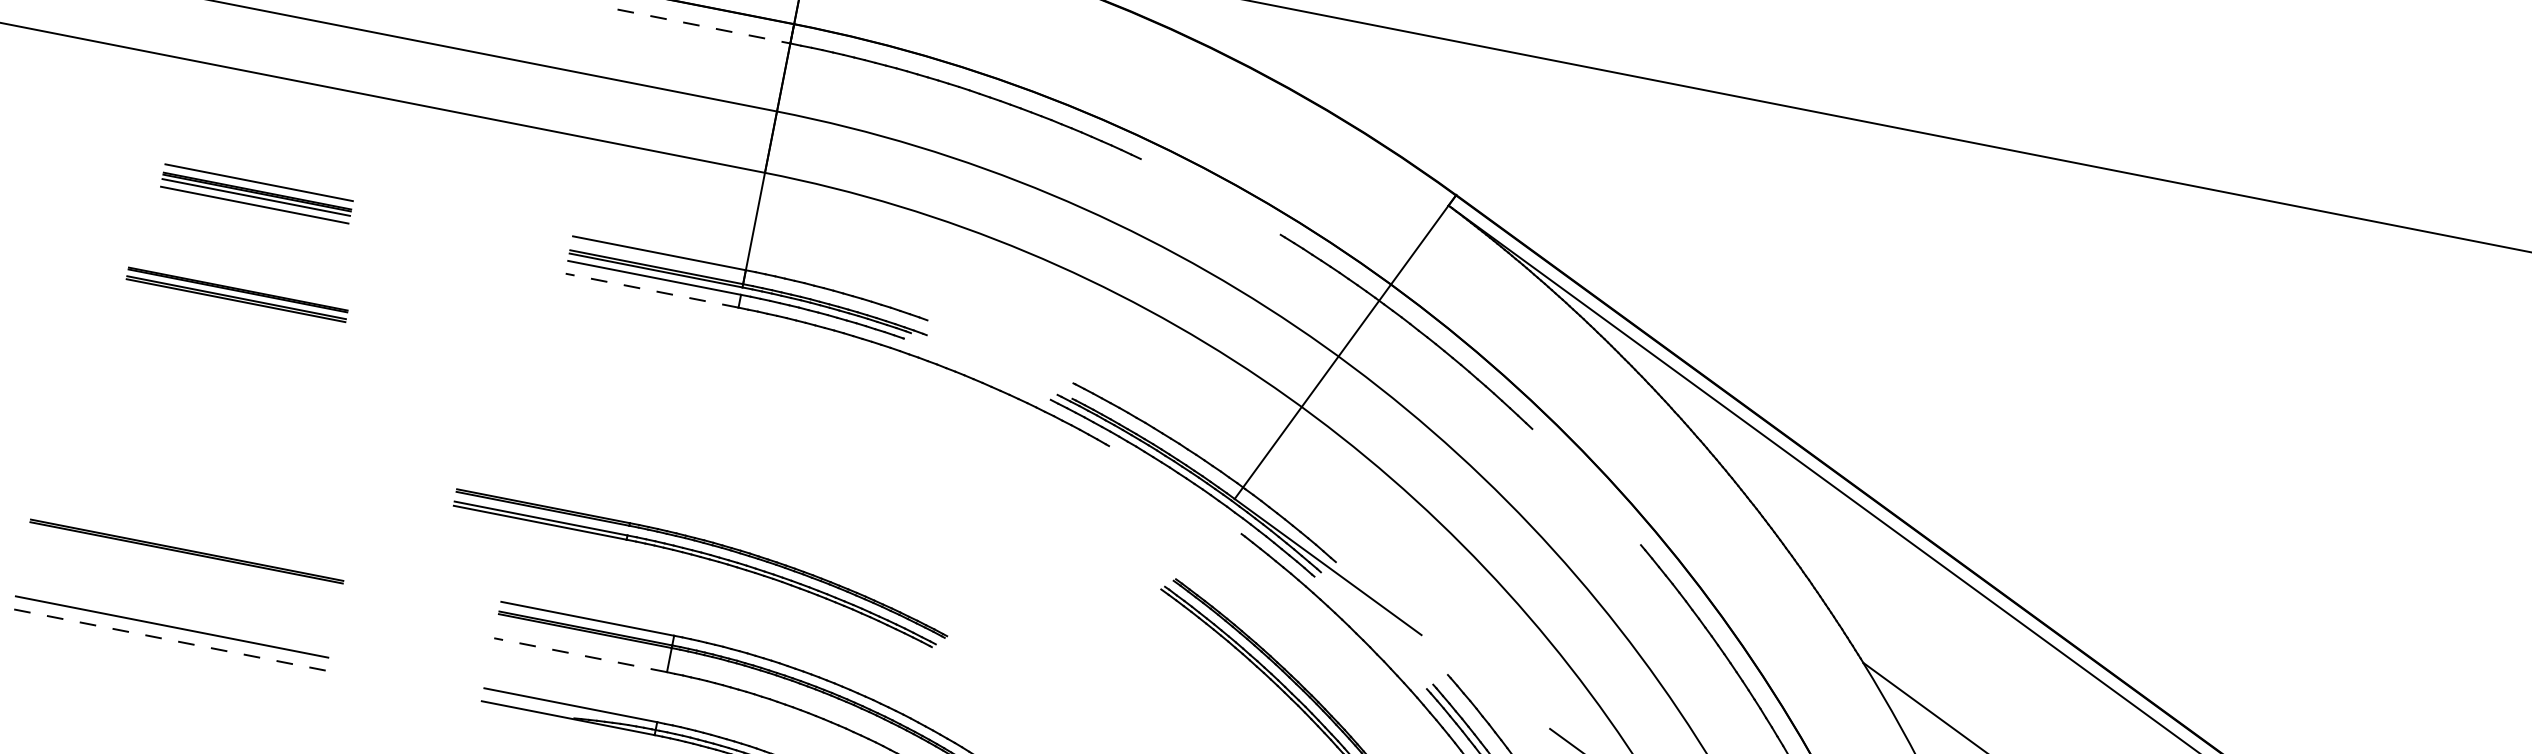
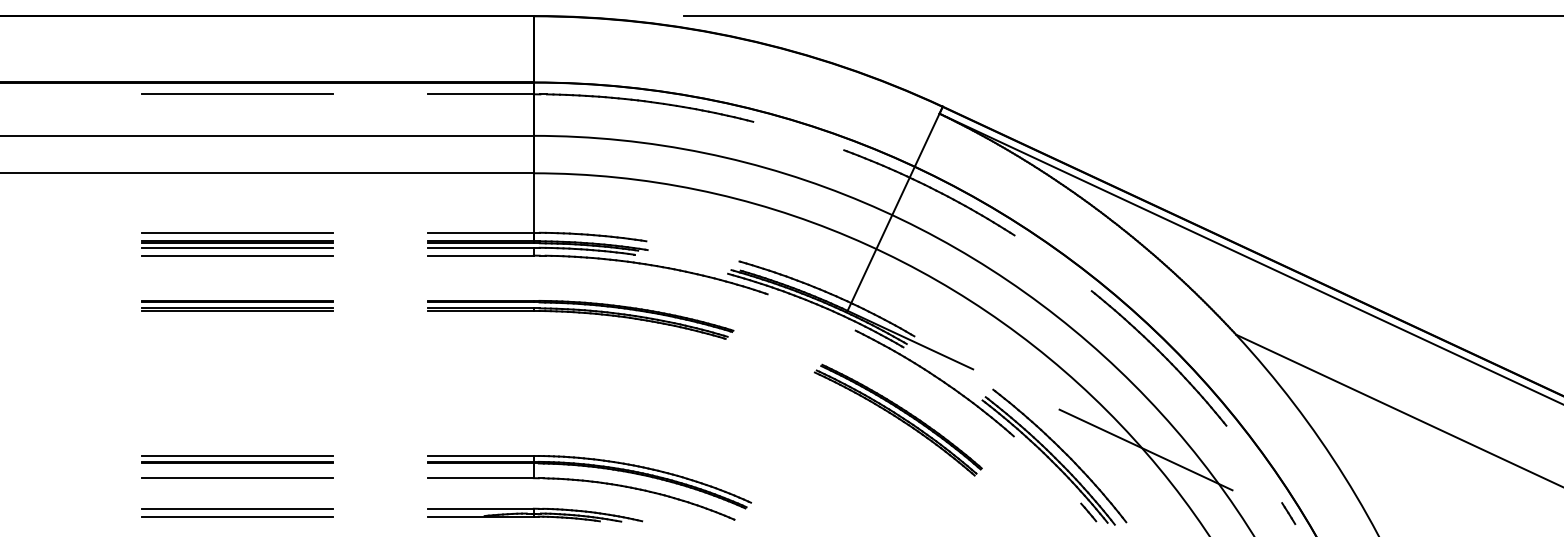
line: (704, 26) -> (481, 94), dashed -> solid
part: (256, 194) -> (237, 244), size x1.67
line: (652, 290) -> (481, 255), dashed -> solid
part: (237, 294) -> (237, 305), size x1.43
line: (188, 539) -> (237, 455), added
part: (700, 568) -> (580, 319), moved
line: (181, 577) -> (237, 478), added
line: (169, 639) -> (237, 516), dashed -> solid
line: (581, 655) -> (481, 478), dashed -> solid

